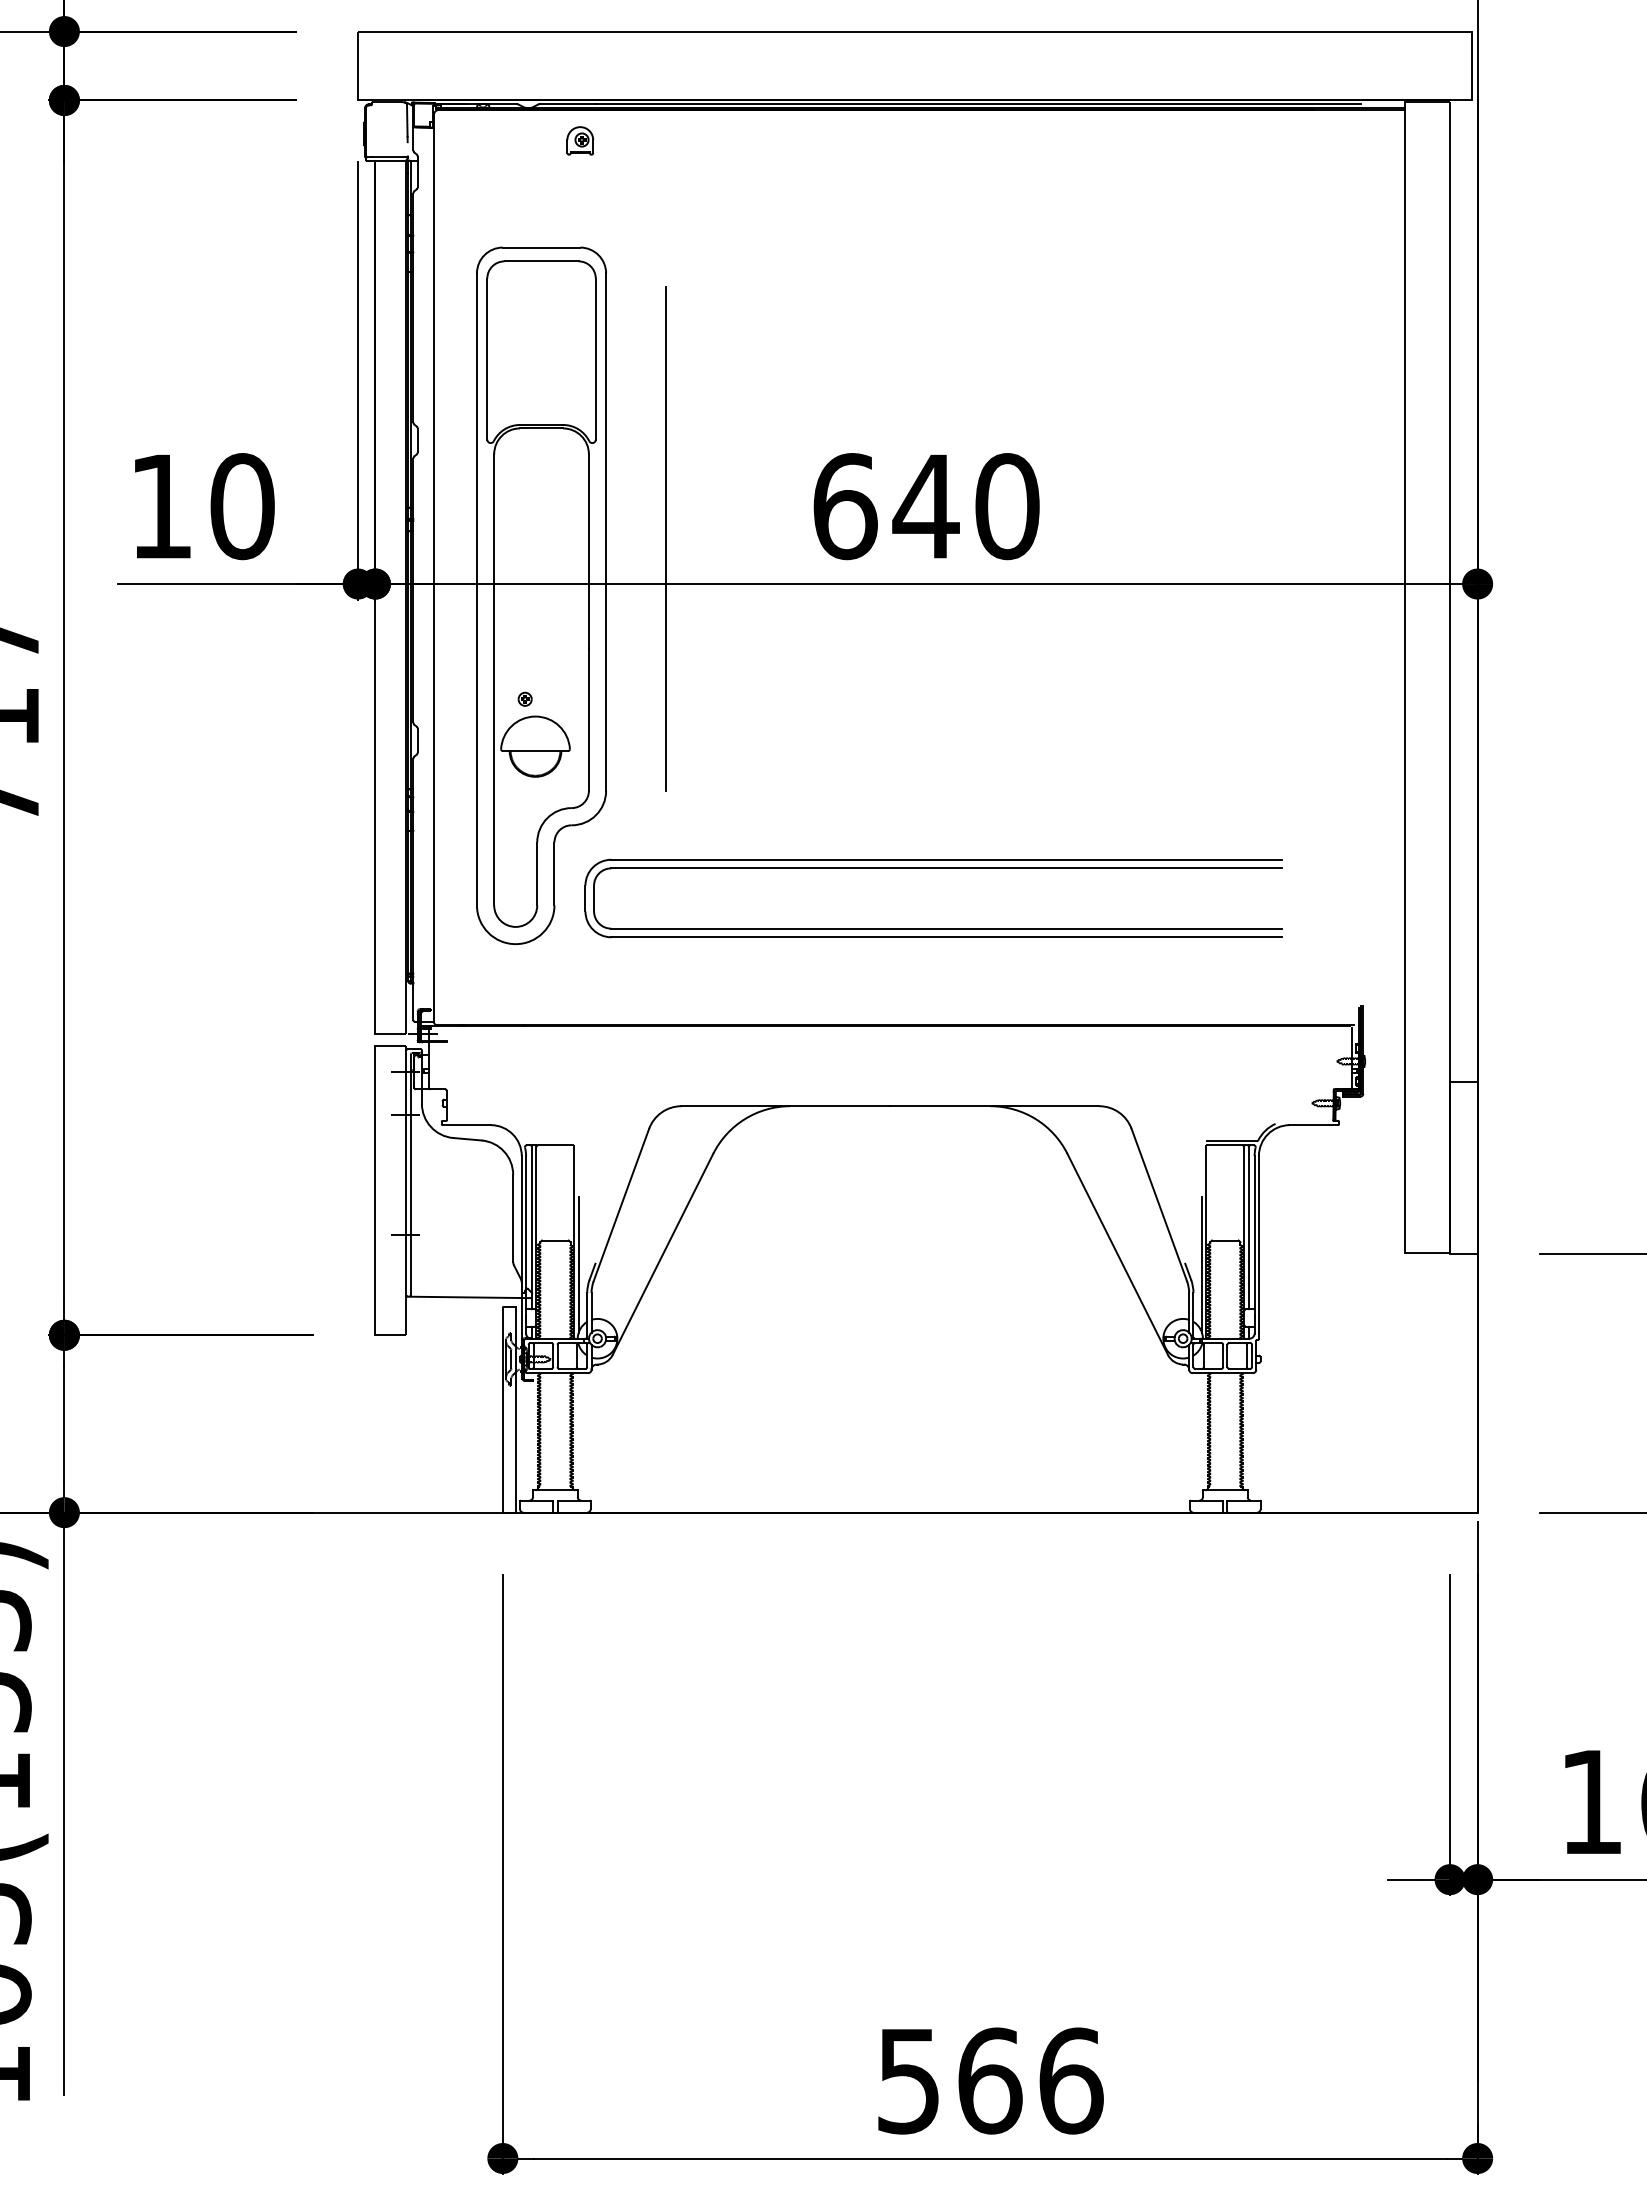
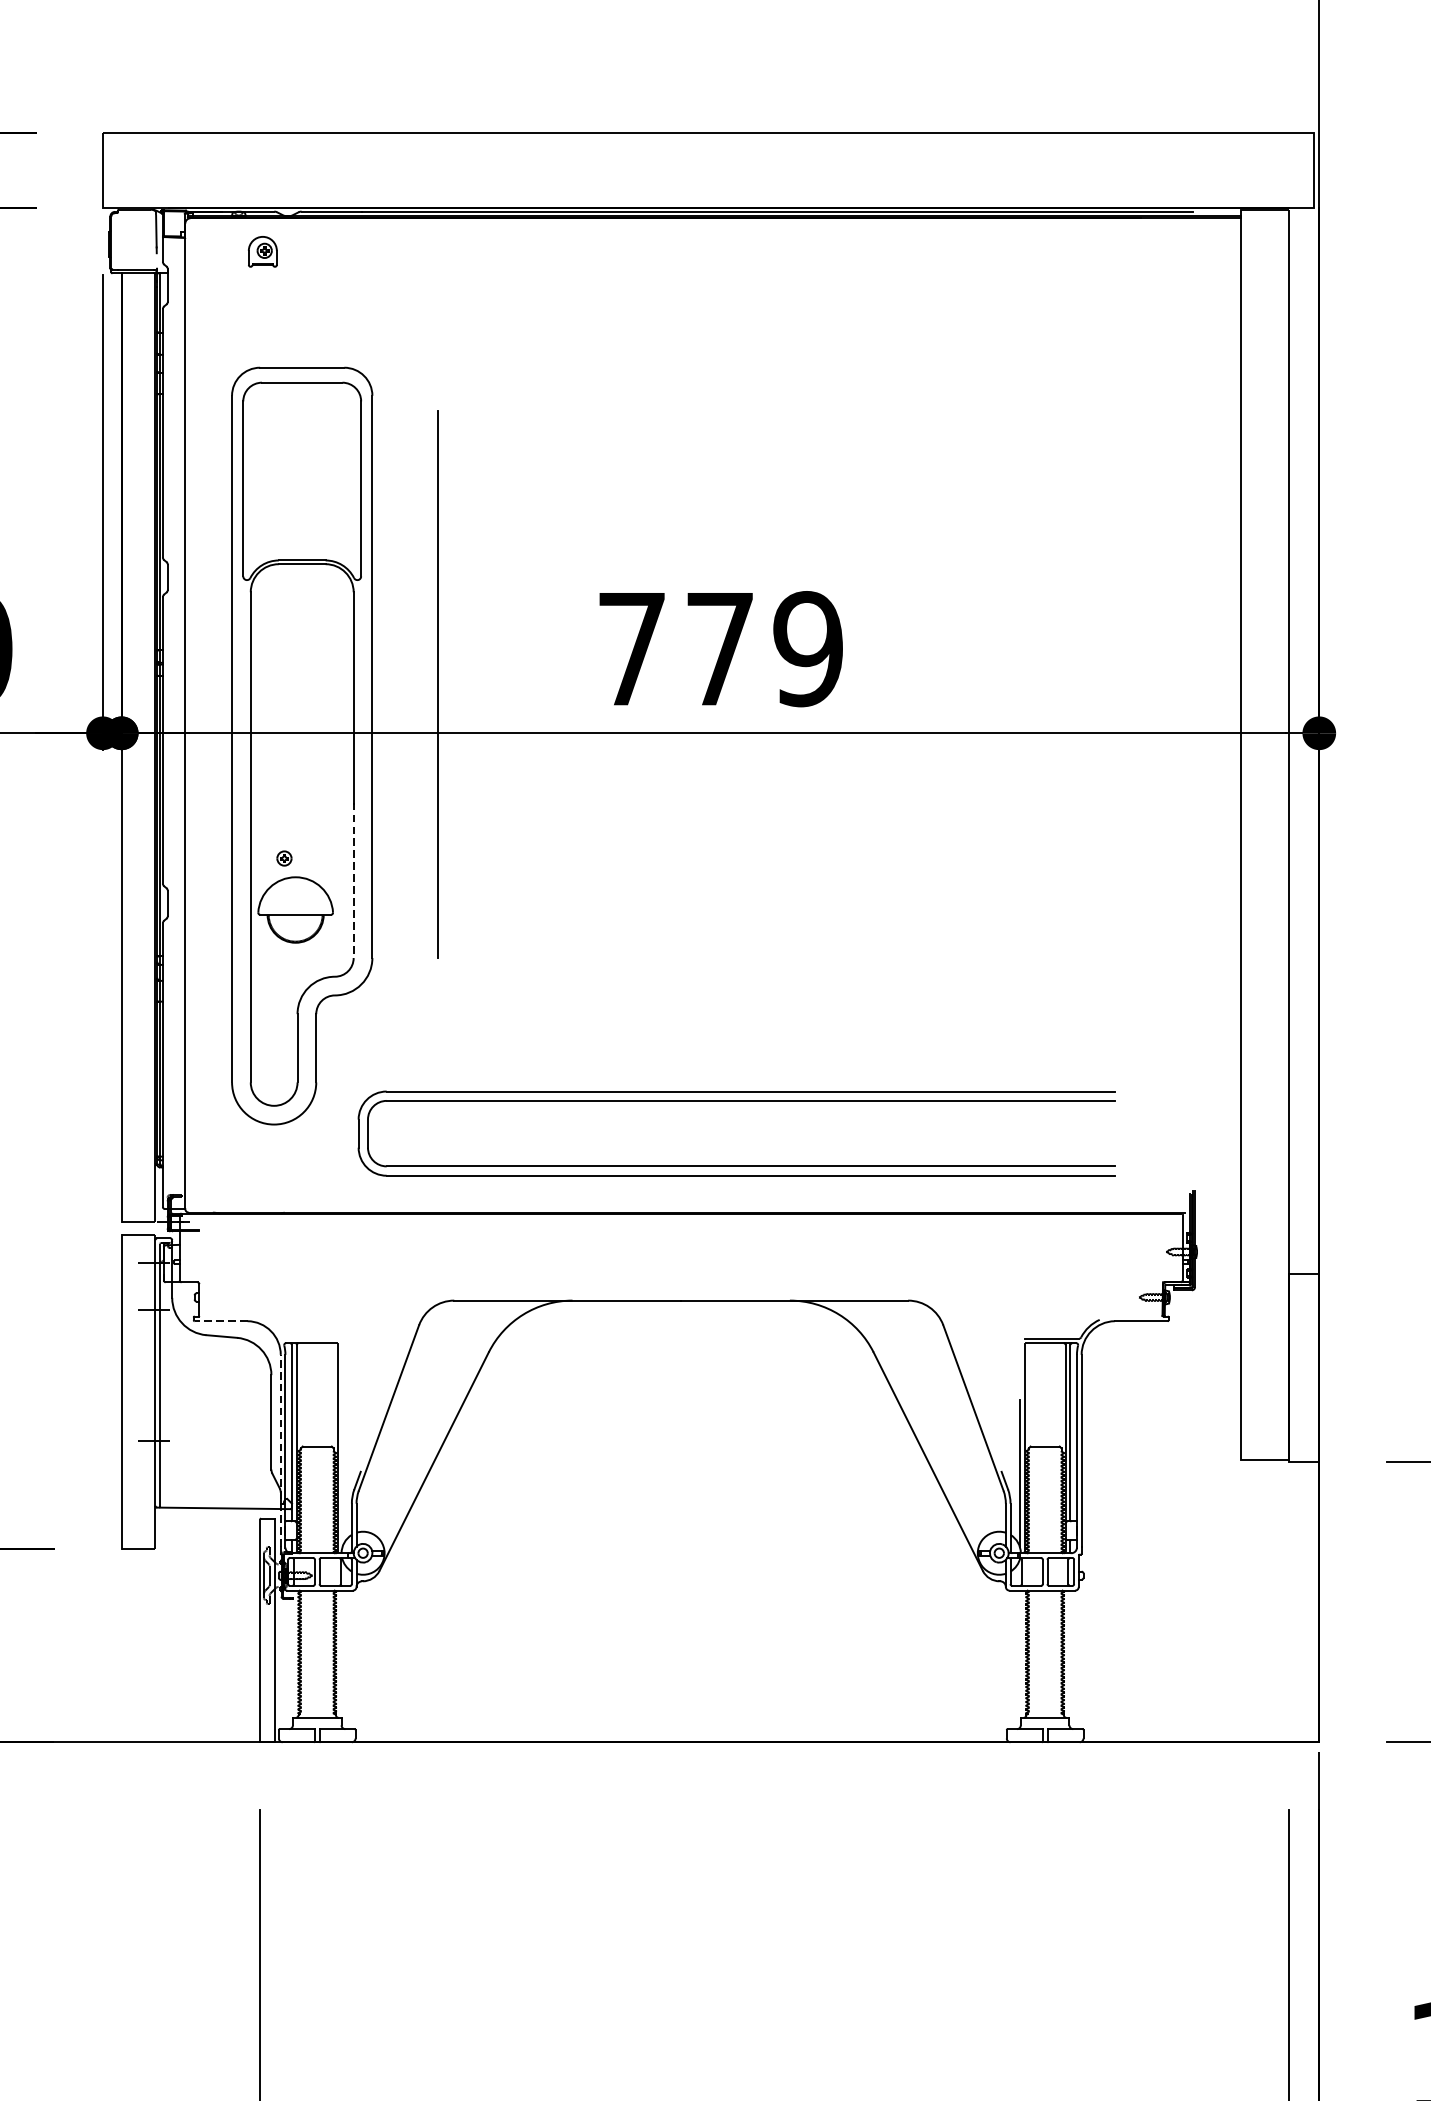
part: (580, 140) -> (263, 251), moved
text: (926, 506) -> (720, 649), 640 -> 779
line: (588, 719) -> (353, 880), solid -> dashed
part: (933, 868) -> (736, 1101), moved
line: (466, 1125) -> (220, 1321), solid -> dashed
line: (521, 1243) -> (280, 1449), solid -> dashed
line: (578, 1264) -> (342, 1472), removed

